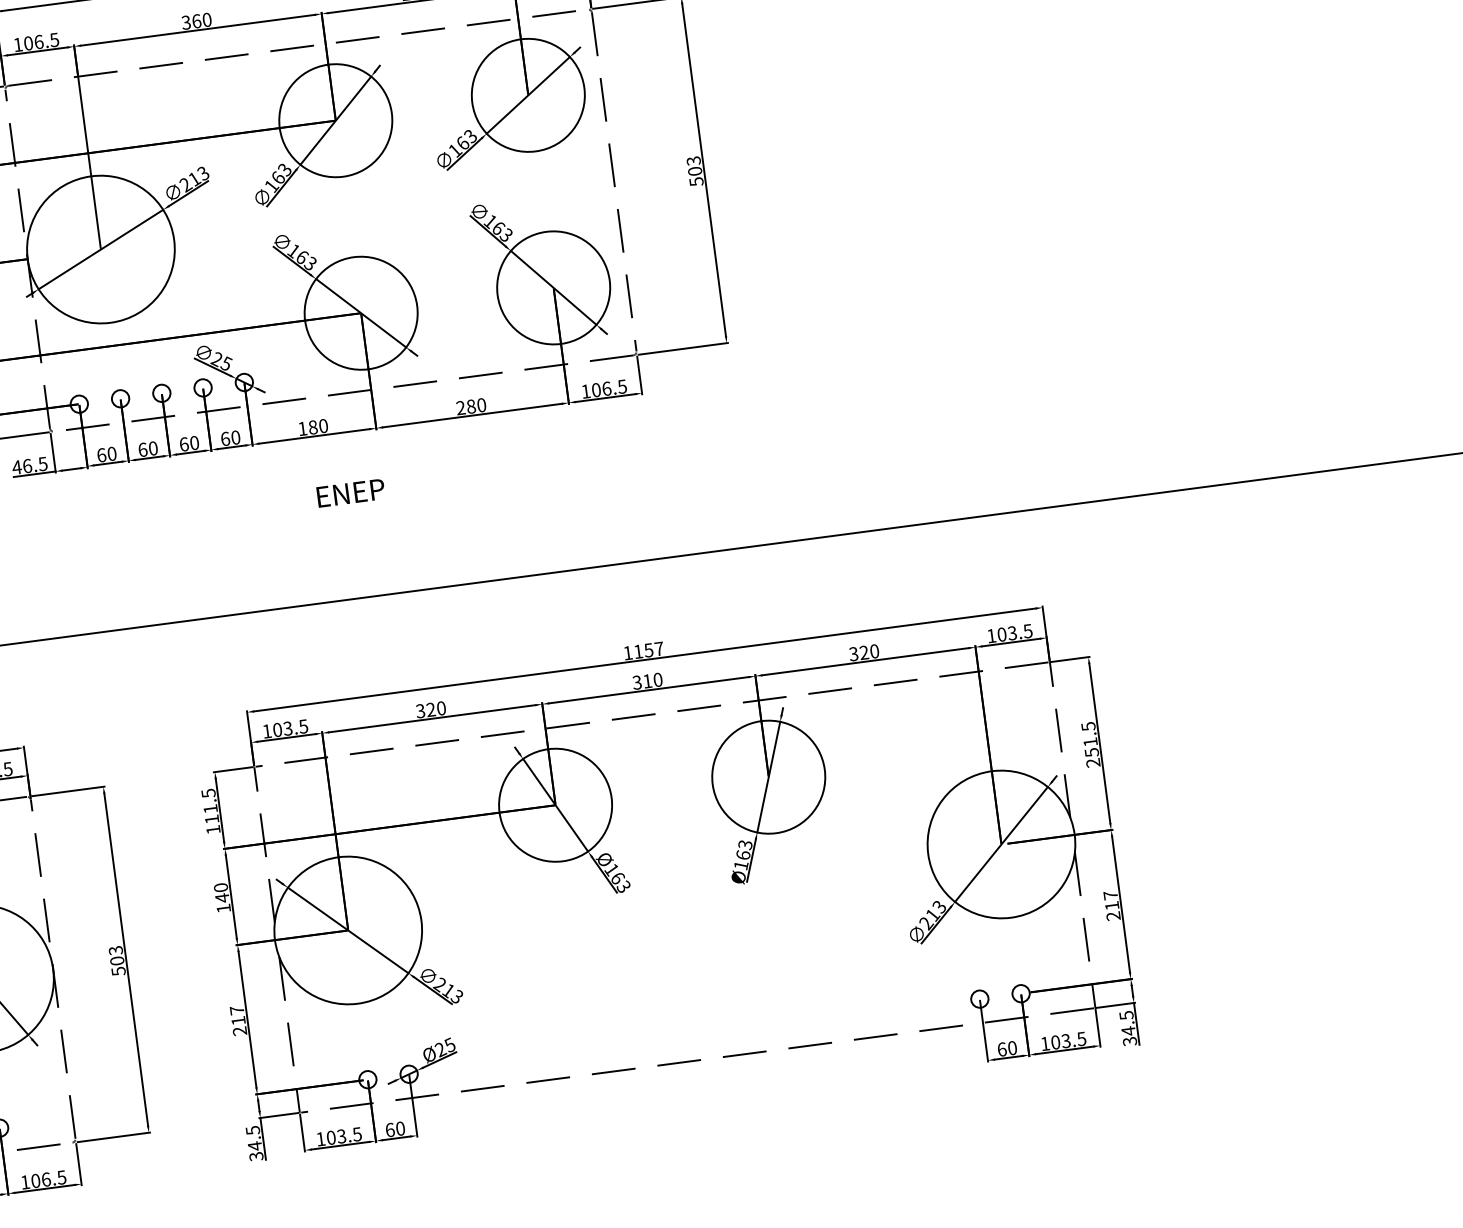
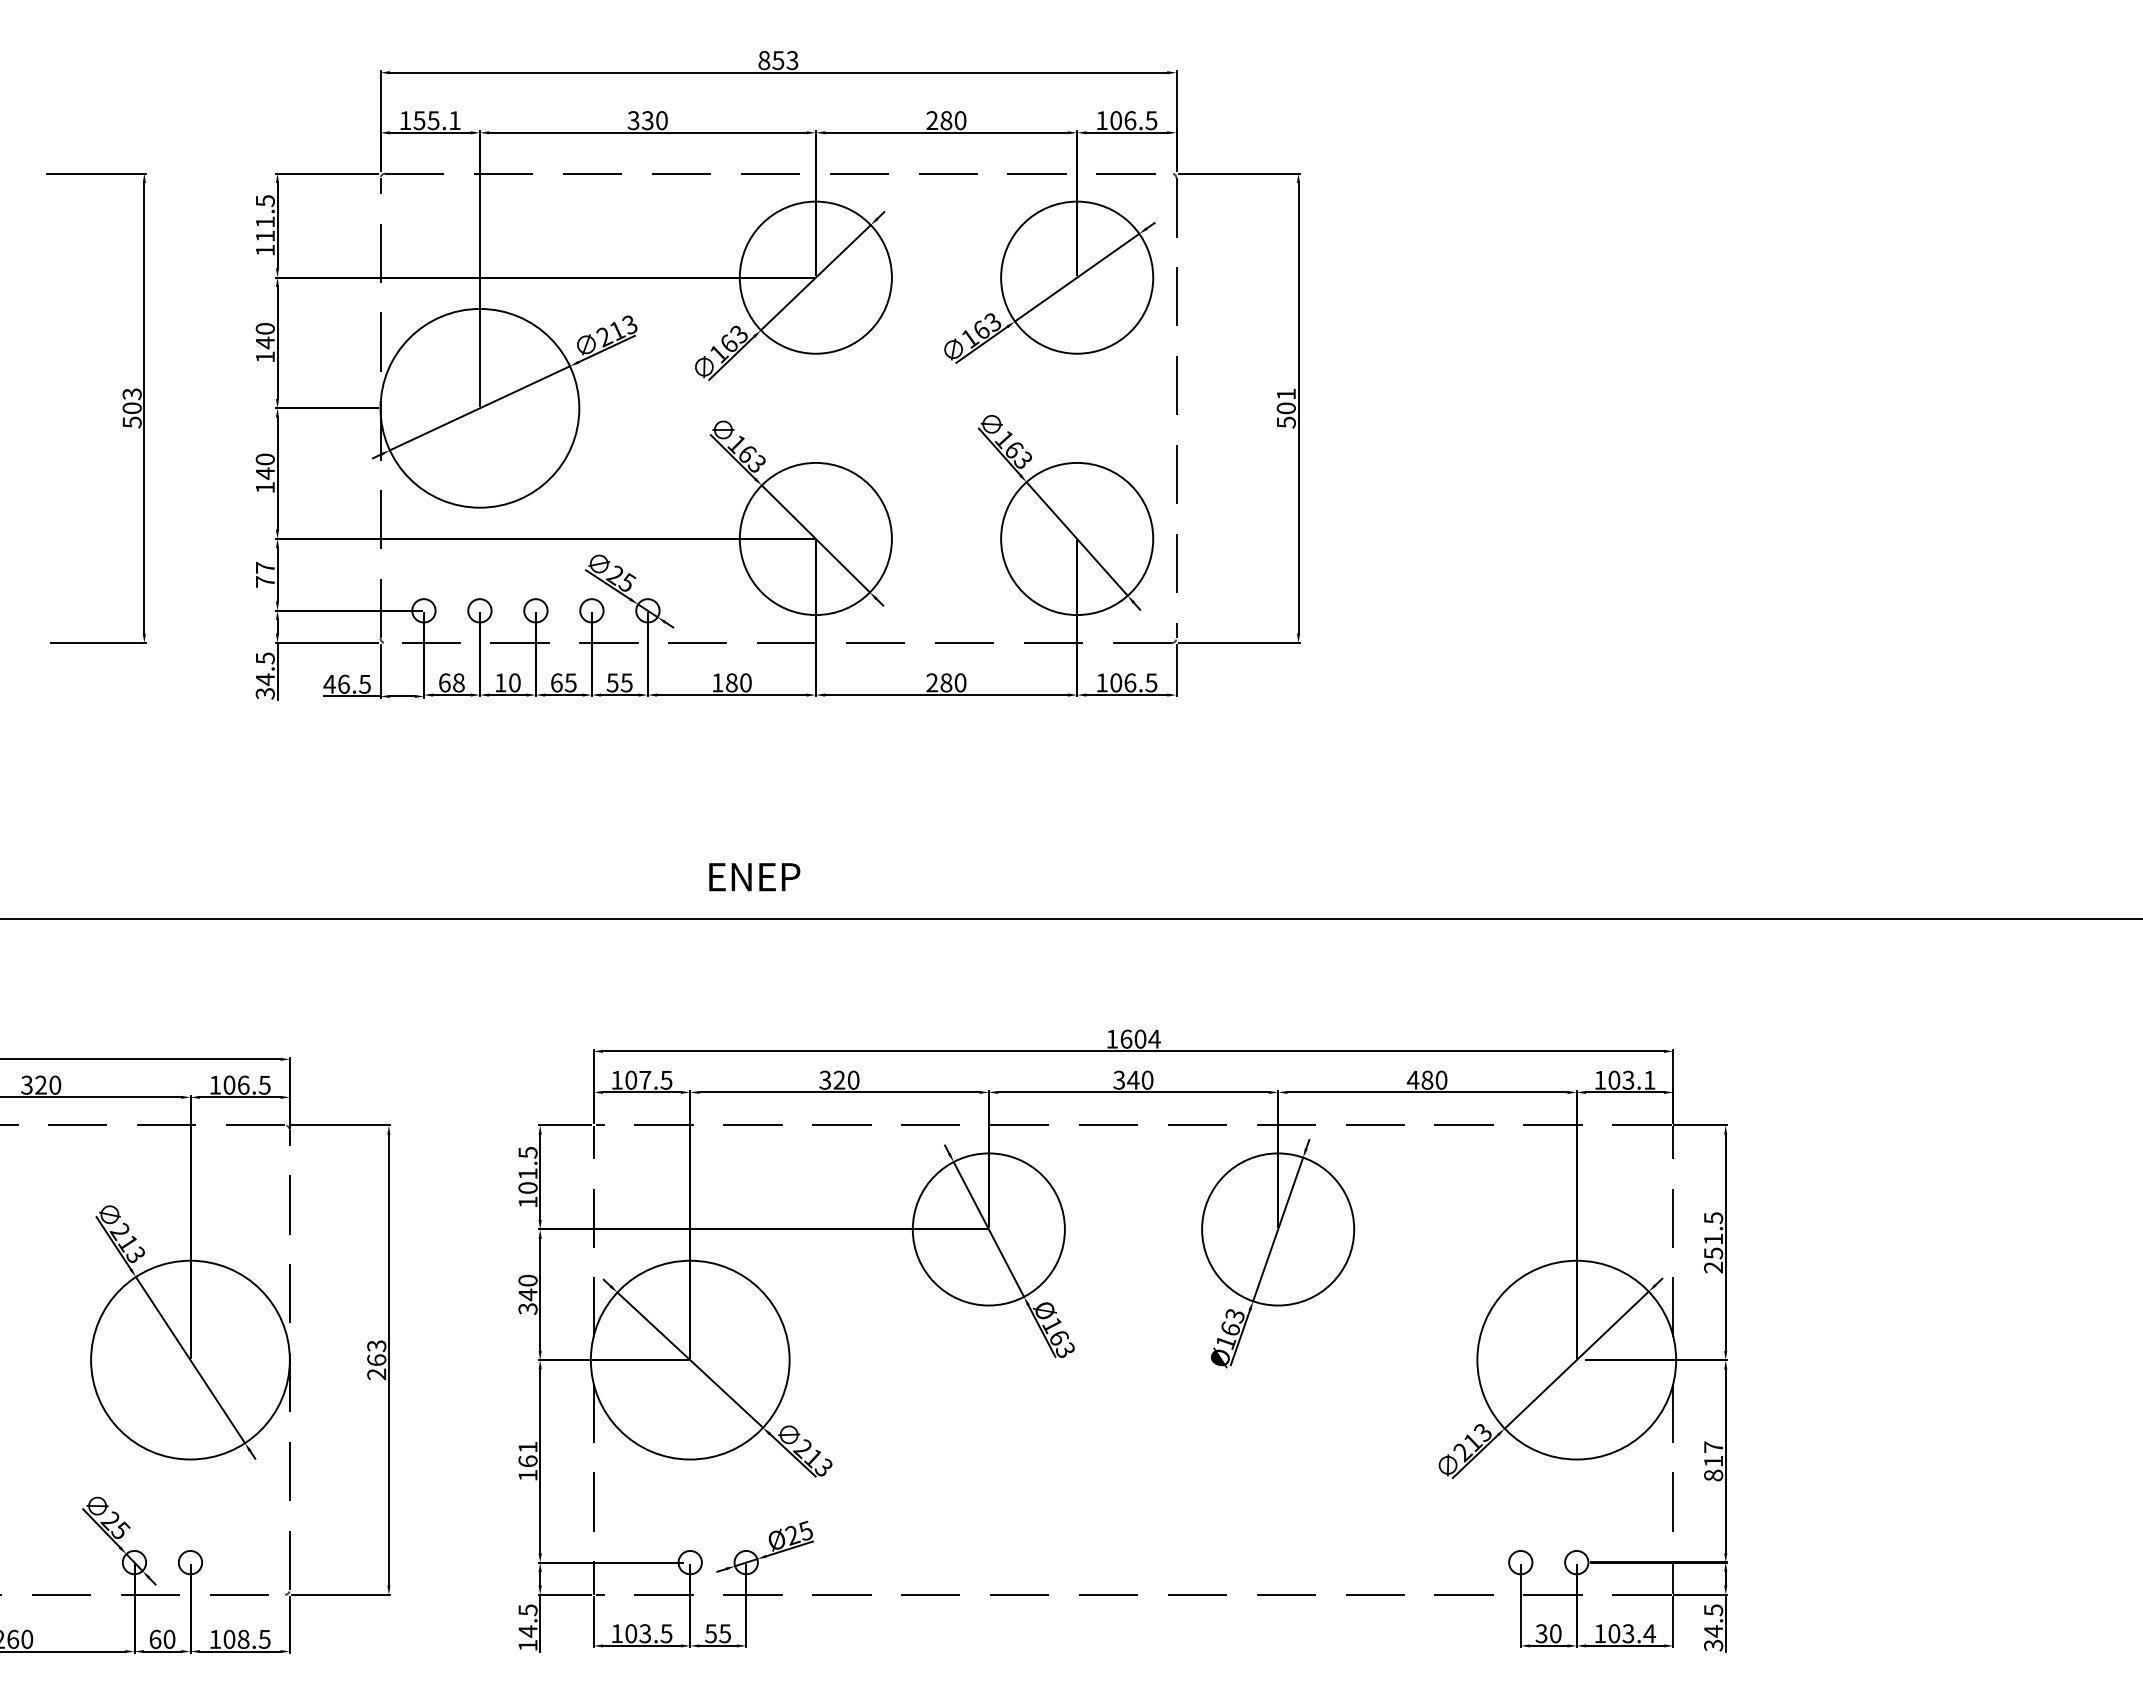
text: (196, 21) -> (647, 120), 360 -> 330
text: (41, 41) -> (436, 120), 106.5 -> 155.1
text: (693, 161) -> (1285, 394), 503 -> 501
text: (230, 438) -> (619, 682), 60 -> 55
text: (194, 442) -> (570, 682), 60 -> 65
text: (142, 449) -> (500, 682), 60 -> 10
text: (111, 453) -> (458, 682), 60 -> 68
text: (350, 493) -> (754, 877), moved
text: (1027, 631) -> (1649, 1080), 103.5 -> 103.1
text: (648, 649) -> (1140, 1038), 1157 -> 1604
text: (858, 652) -> (1419, 1079), 320 -> 480
text: (647, 681) -> (1133, 1080), 310 -> 340
text: (288, 728) -> (645, 1079), 103.5 -> 107.5
text: (211, 819) -> (527, 1187), 111.5 -> 101.5
text: (223, 908) -> (527, 1308), 140 -> 340
text: (1113, 916) -> (1713, 1475), 217 -> 817
text: (117, 966) -> (376, 1367), 503 -> 263
text: (238, 1020) -> (527, 1461), 217 -> 161
text: (1081, 1038) -> (1649, 1633), 103.5 -> 103.4
text: (1002, 1049) -> (1541, 1633), 60 -> 30
text: (395, 1129) -> (718, 1633), 60 -> 55
text: (256, 1156) -> (527, 1645), 34.5 -> 14.5
text: (46, 1178) -> (243, 1638), 106.5 -> 108.5

